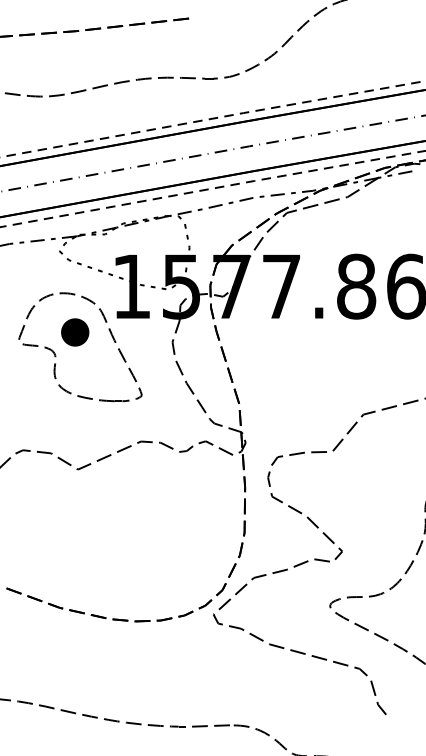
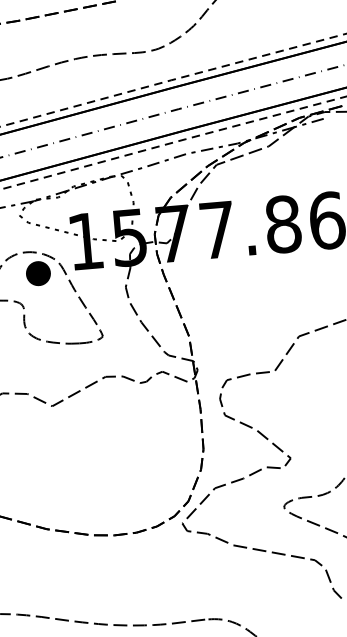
part: (75, 332) -> (38, 273), moved

